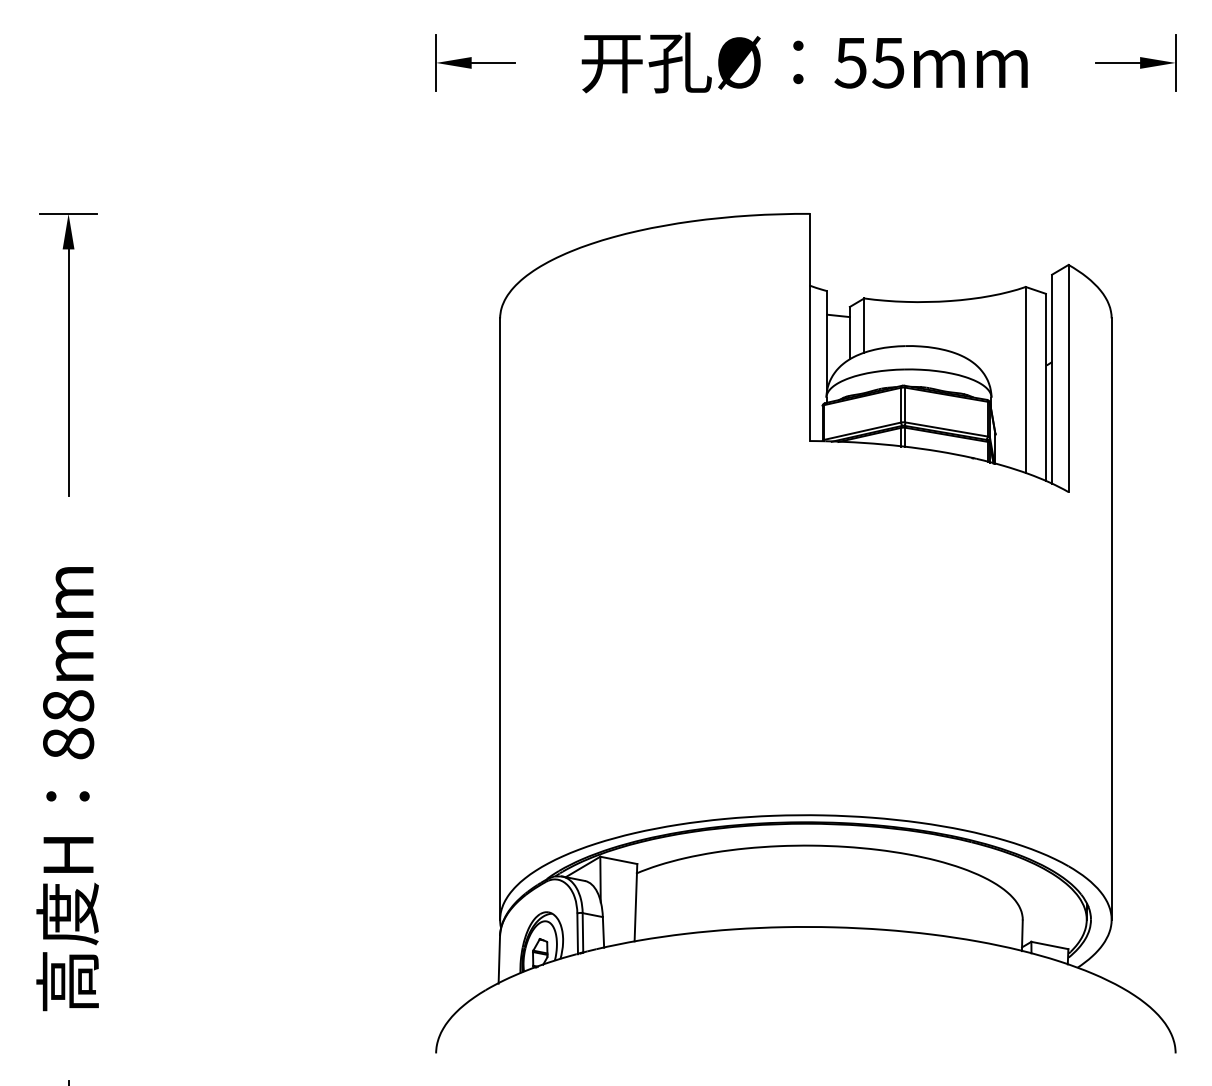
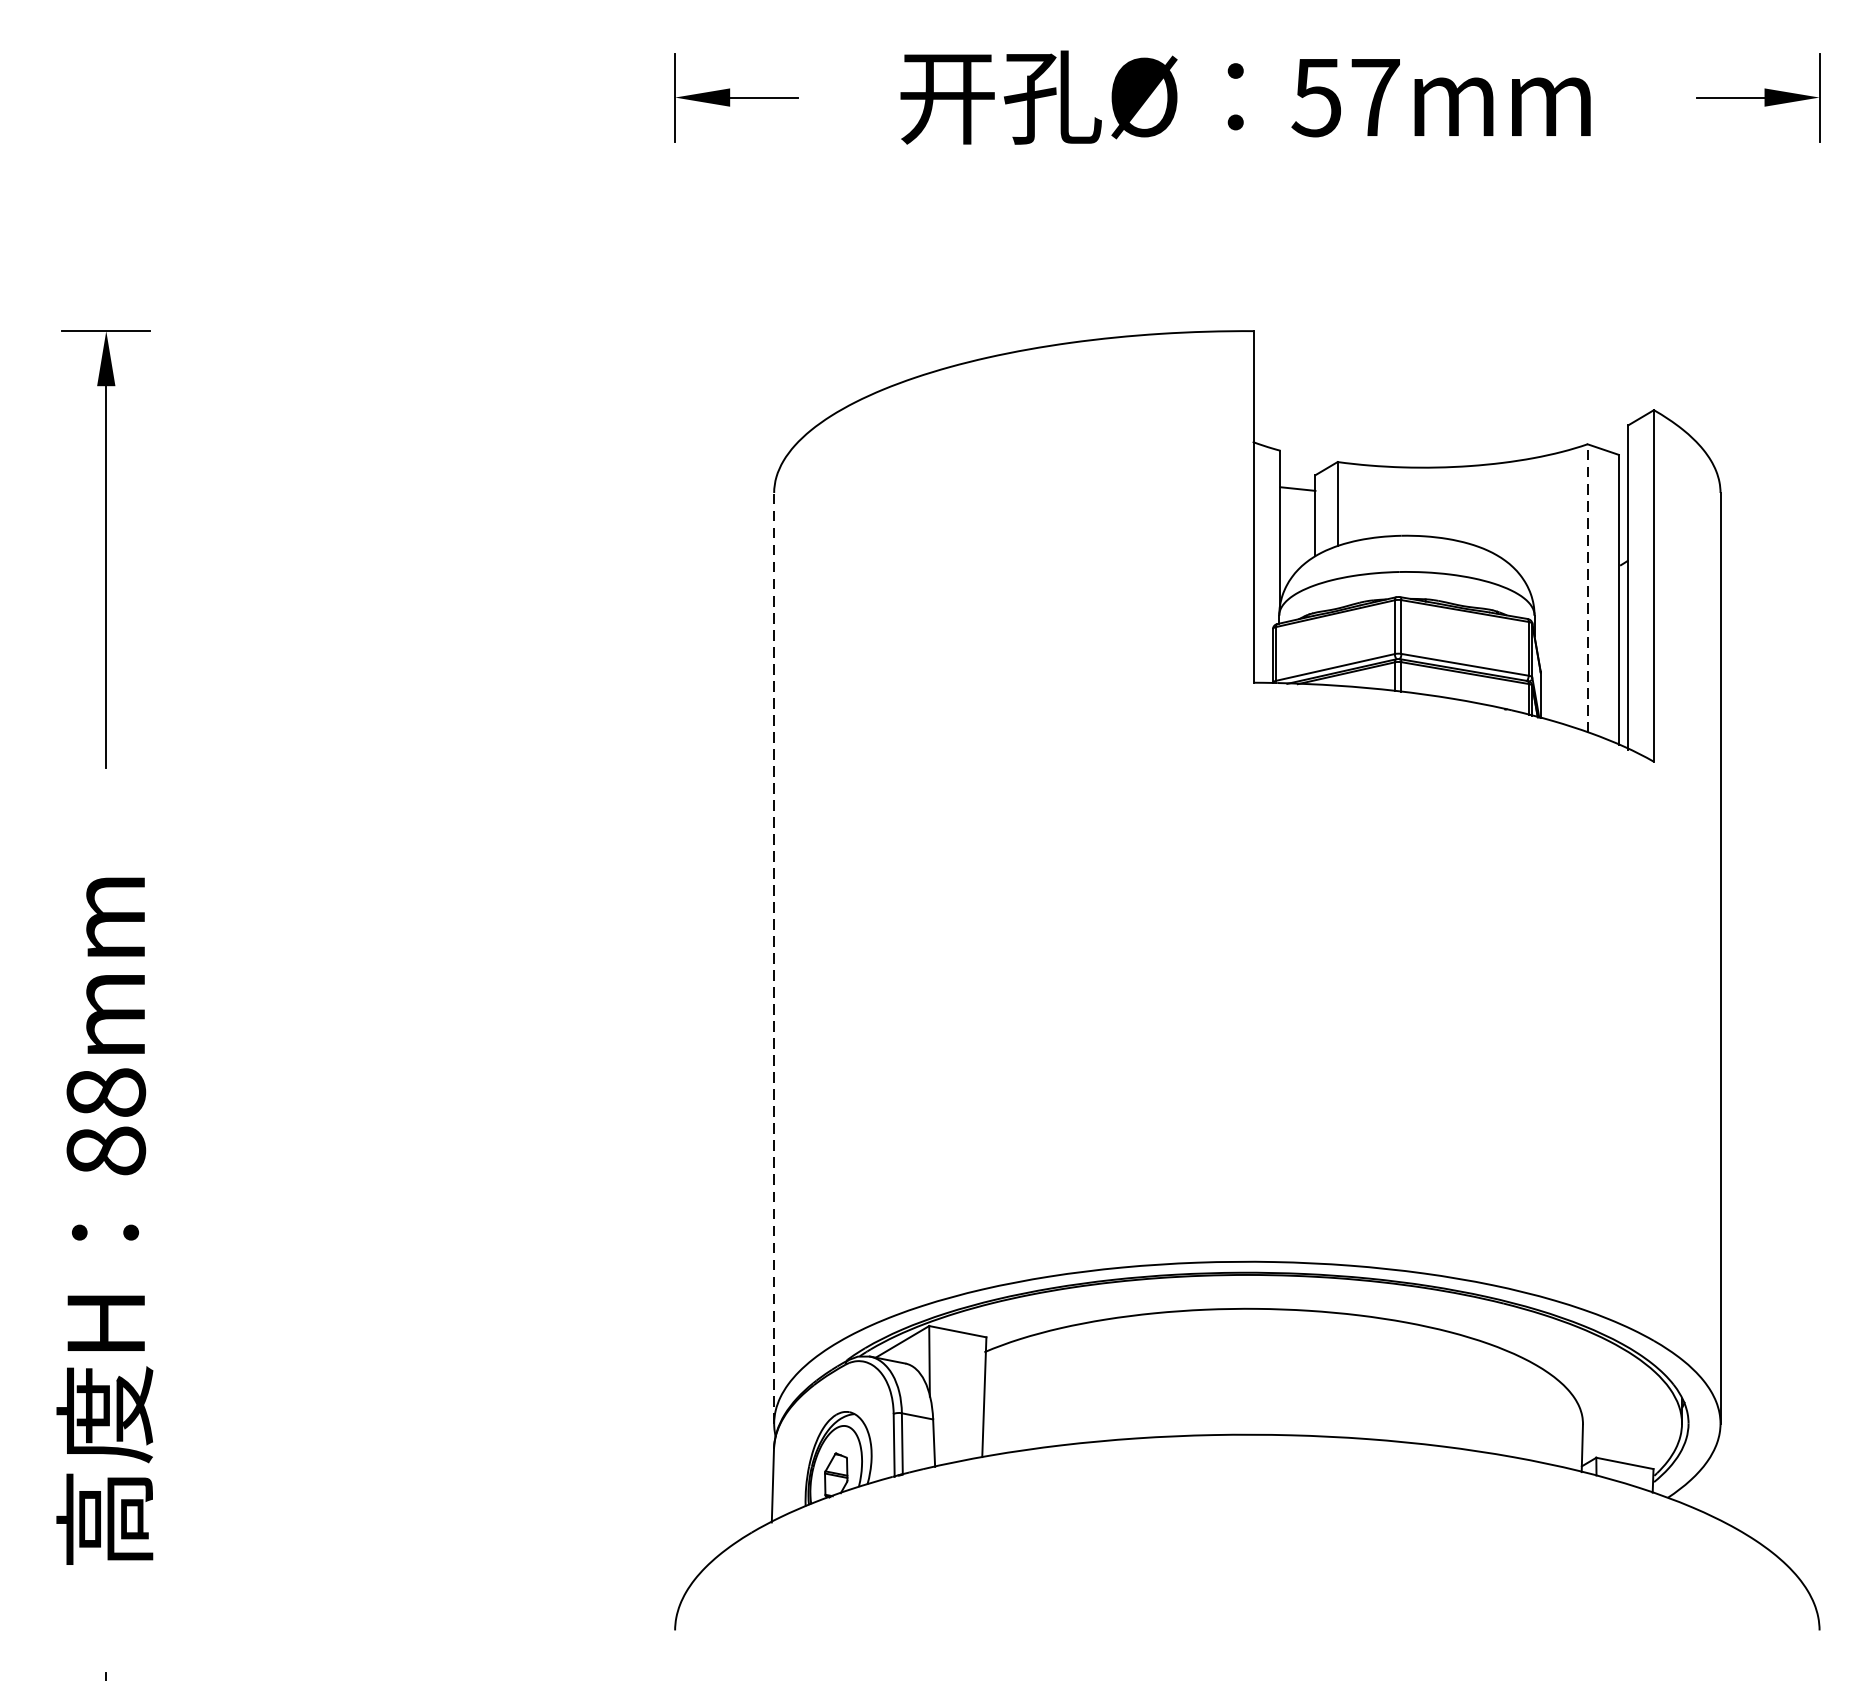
text: (888, 63) -> (1375, 98), 55mm -> 57mm
line: (1025, 379) -> (1587, 587), solid -> dashed
line: (500, 619) -> (774, 958), solid -> dashed

